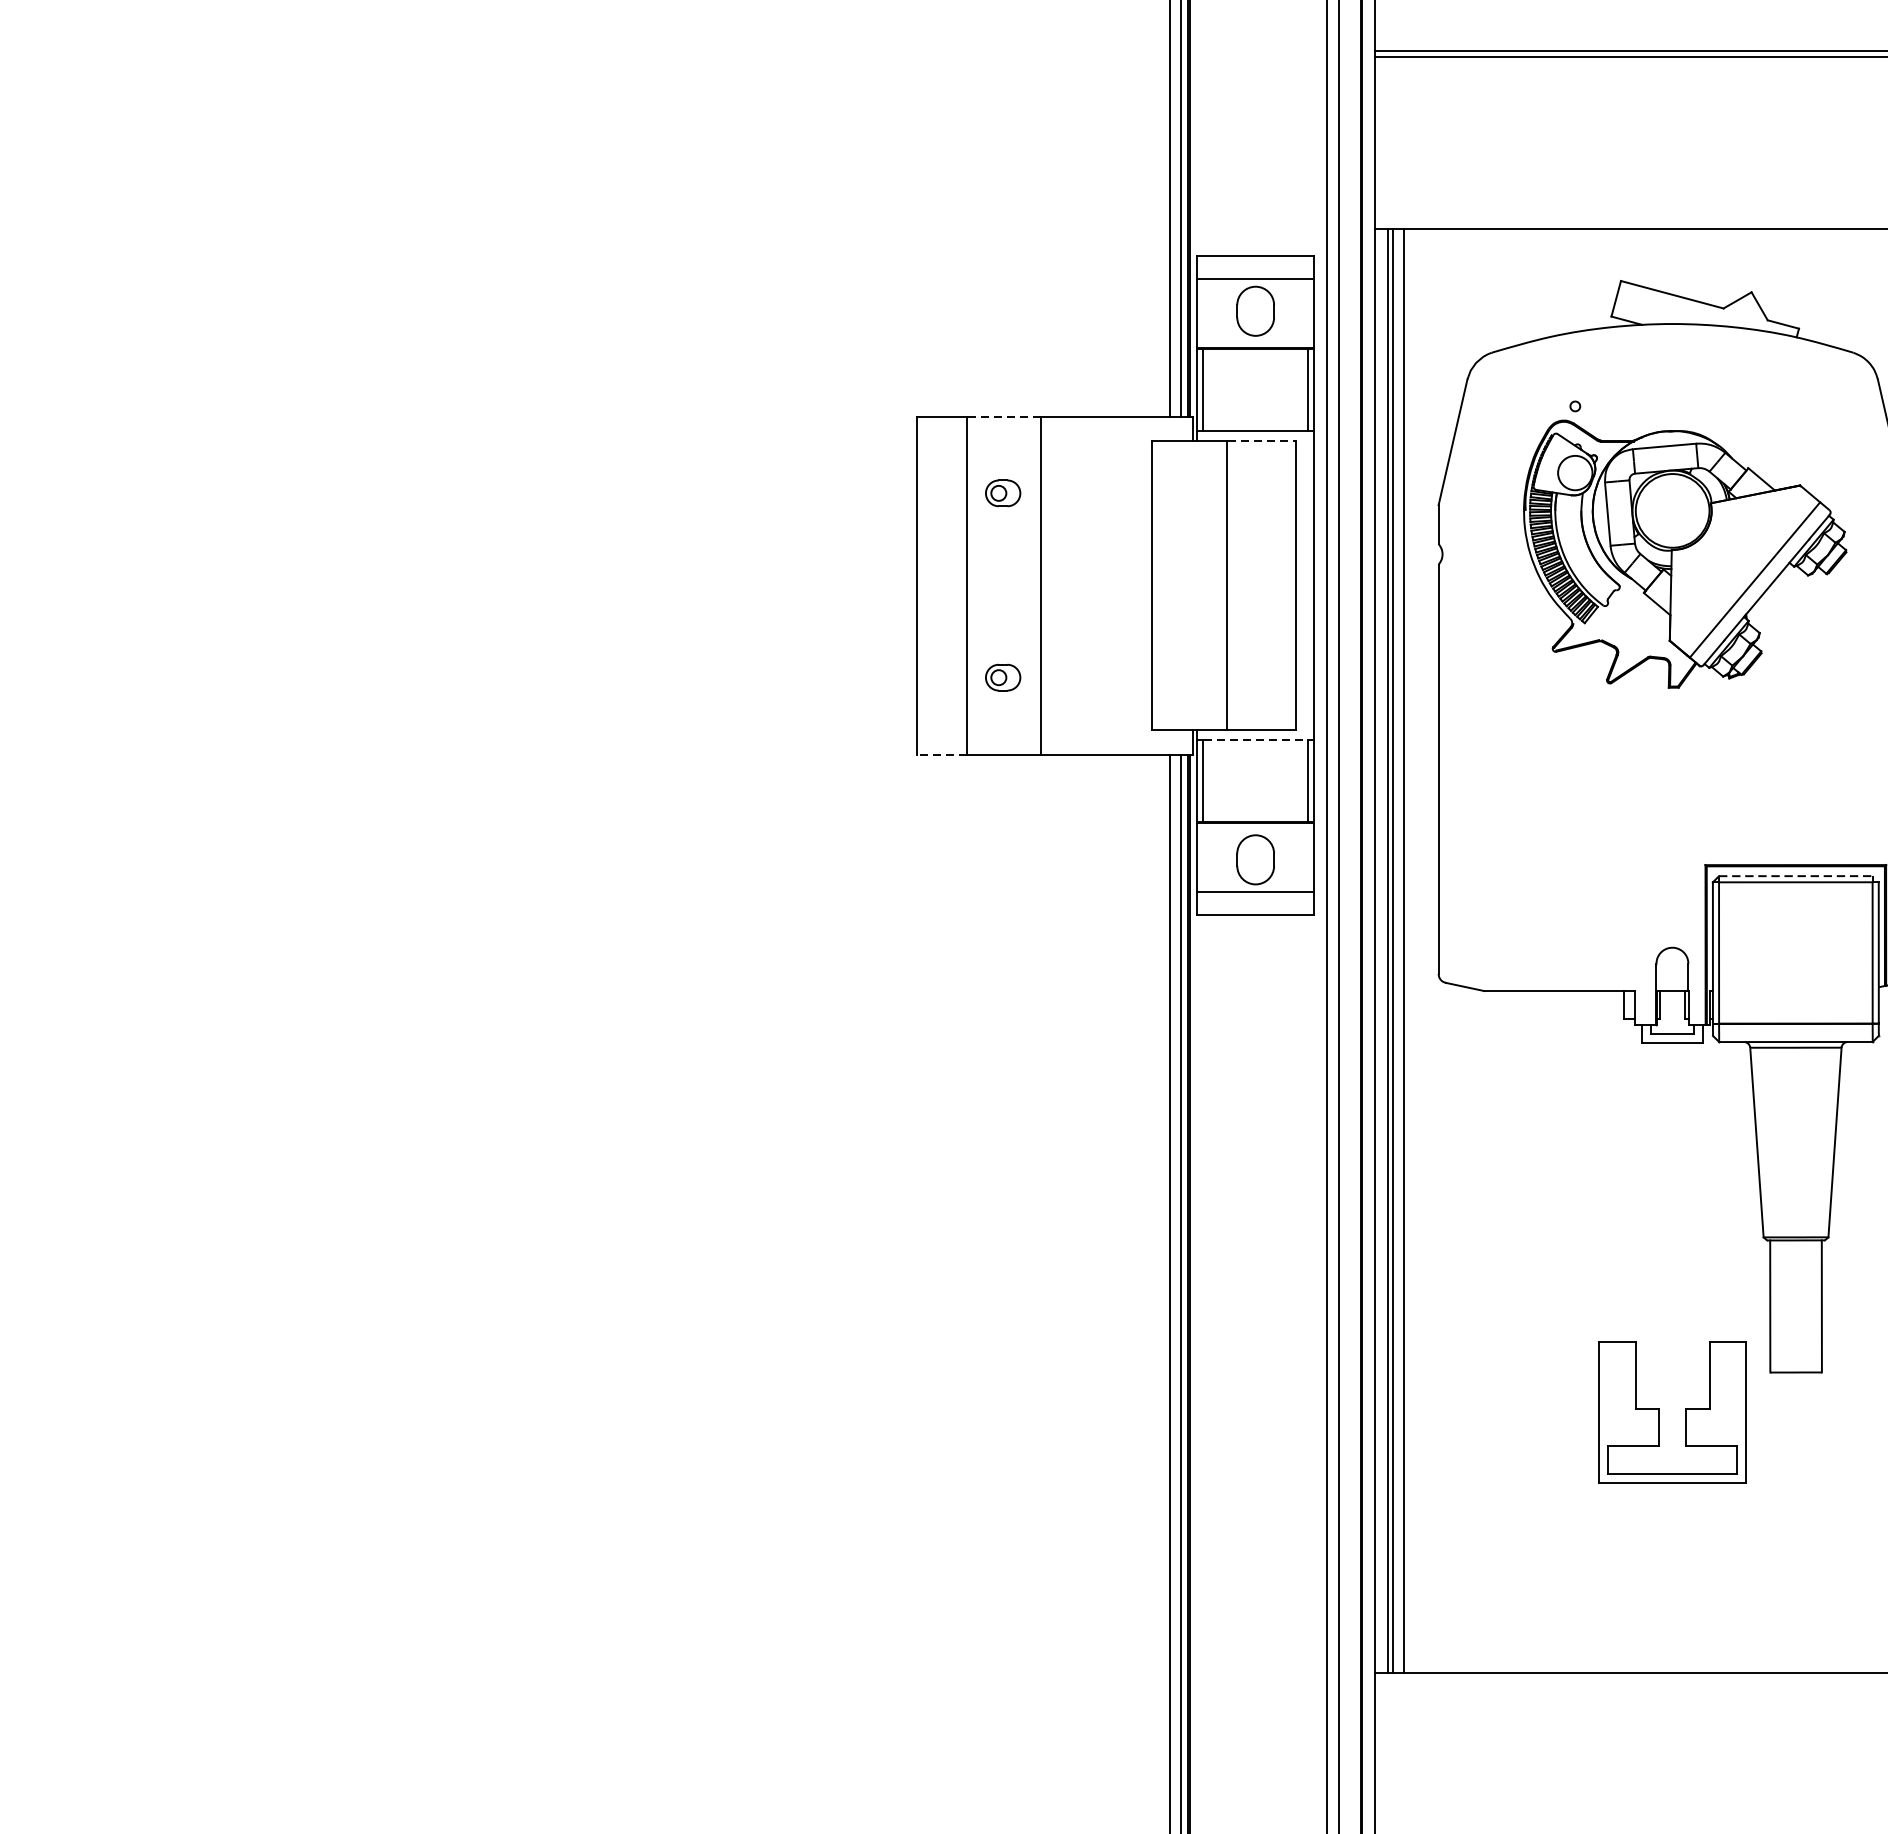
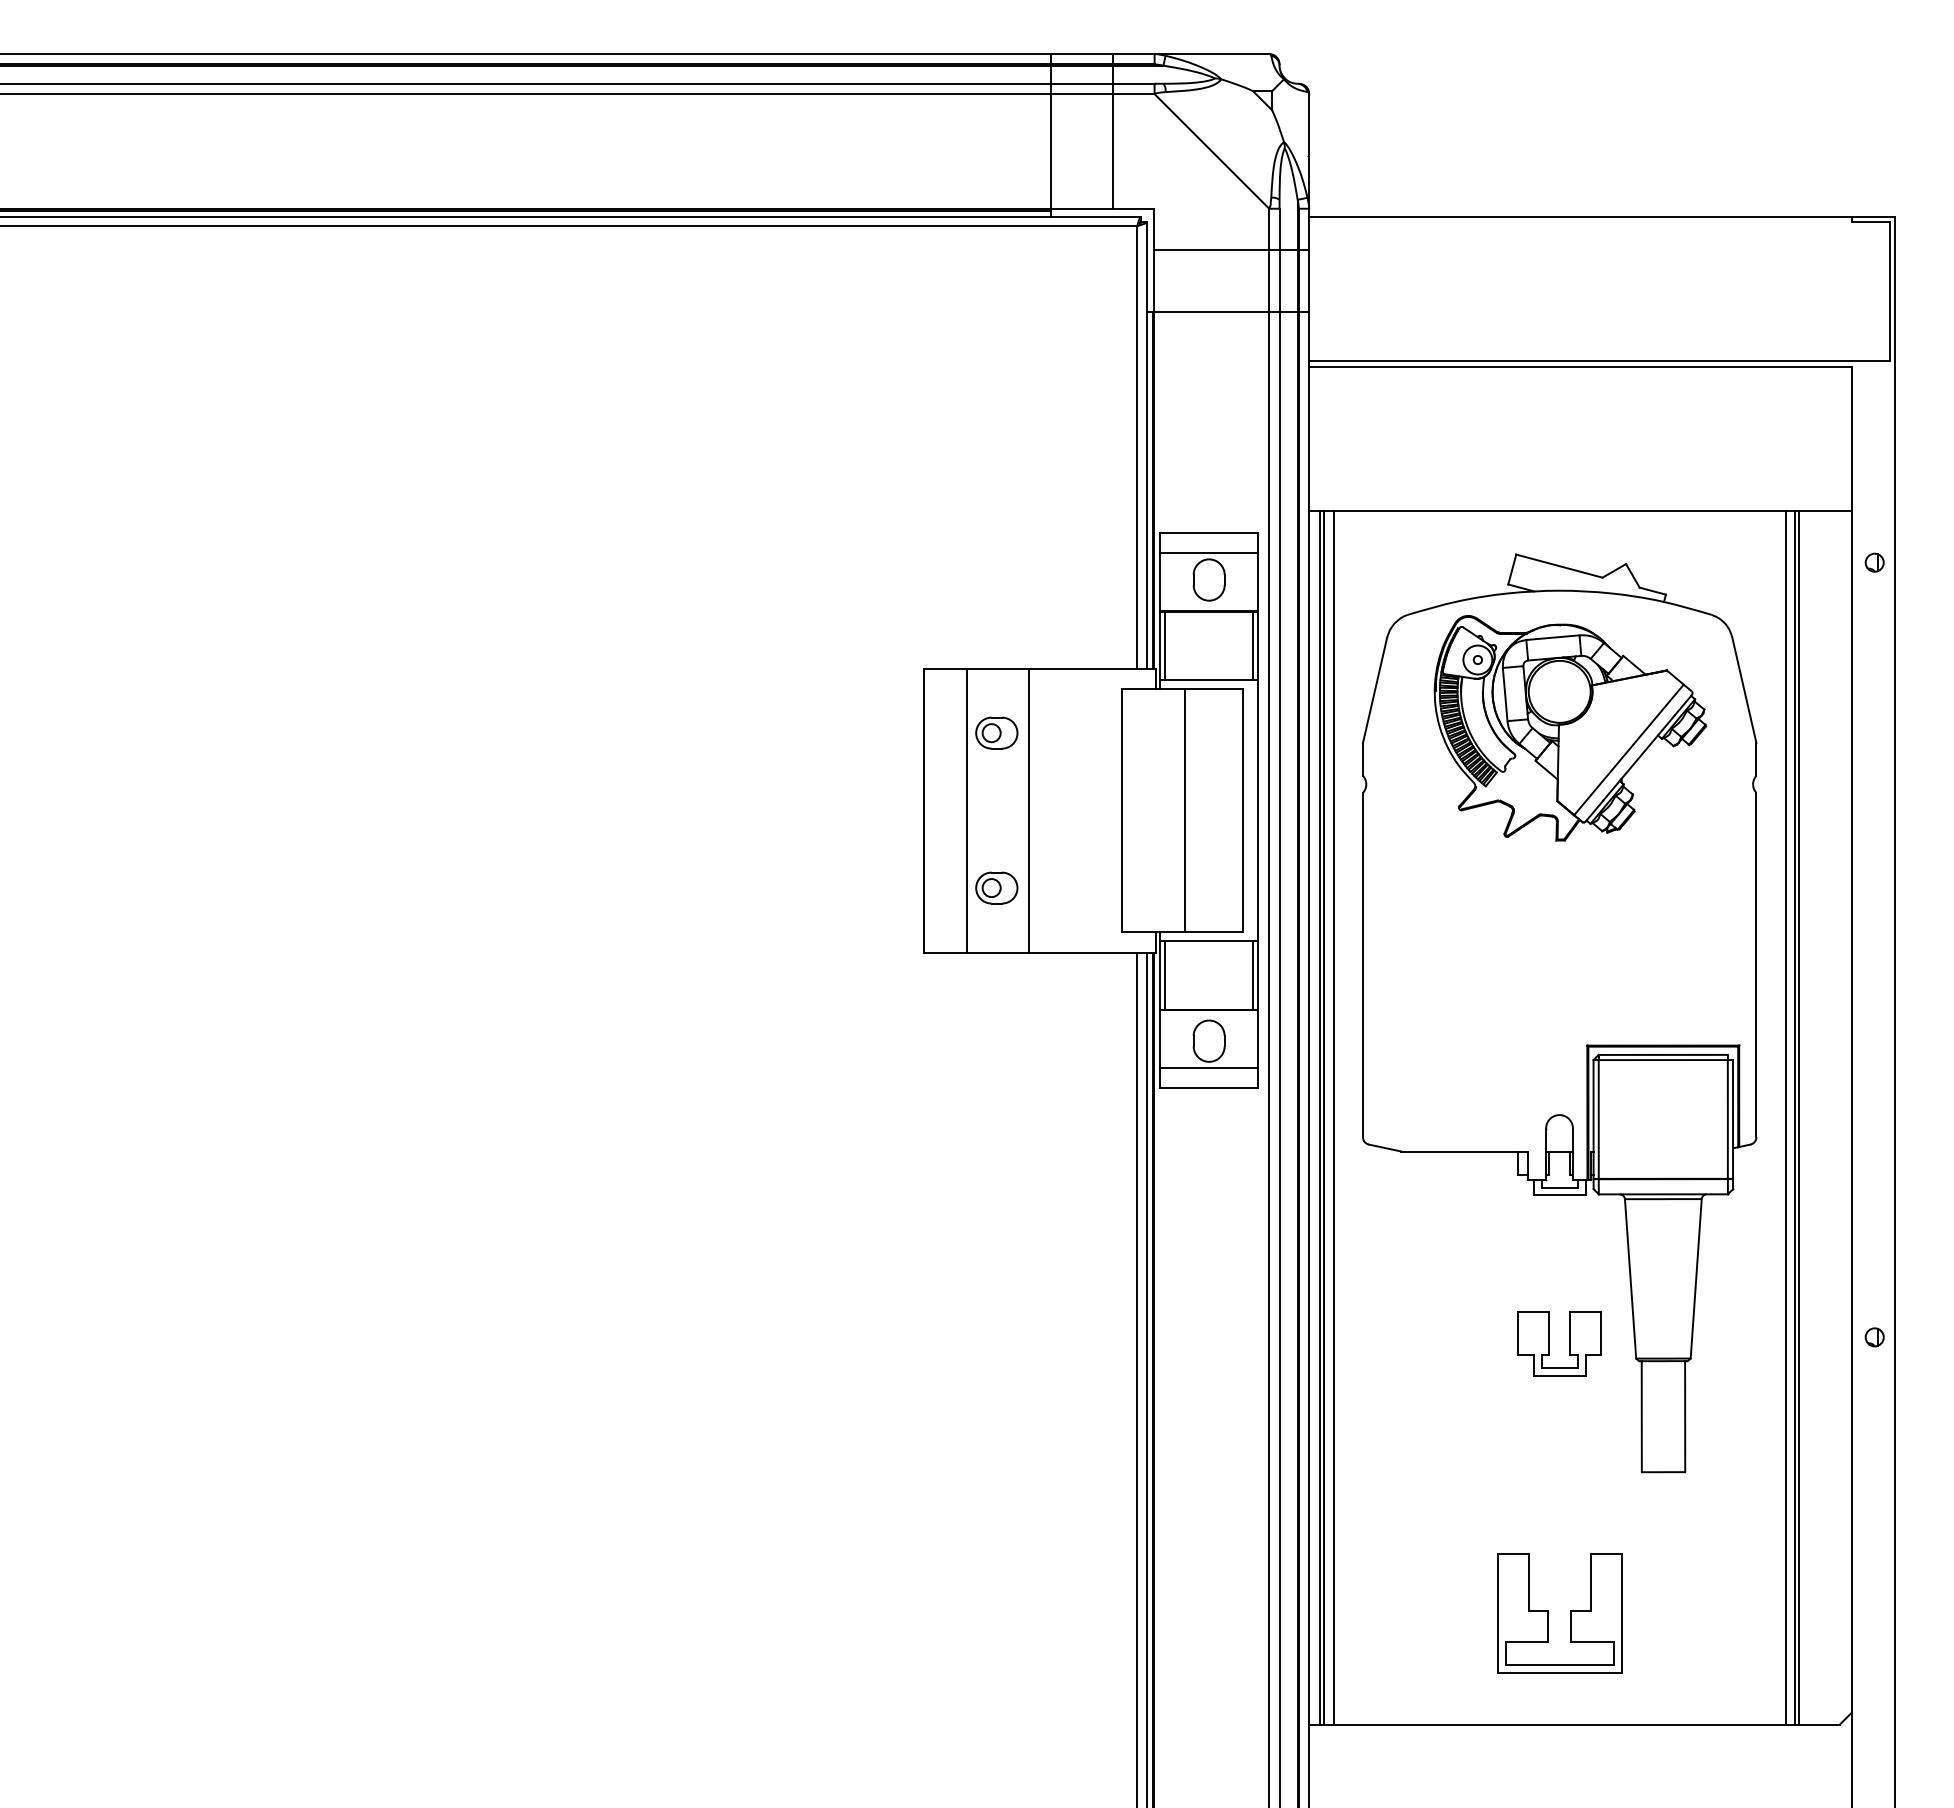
line: (1003, 416) -> (997, 668), dashed -> solid
line: (1262, 441) -> (1214, 689), dashed -> solid
part: (1002, 492) -> (996, 732), size x1.43
part: (1684, 554) -> (1569, 728), moved
part: (1002, 677) -> (996, 887), size x1.43
line: (1256, 740) -> (1209, 940), dashed -> solid
line: (942, 754) -> (945, 952), dashed -> solid
line: (1796, 875) -> (1663, 1054), dashed -> solid
part: (1660, 1219) -> (1549, 1343), added
part: (1659, 1412) -> (1548, 1613), moved

